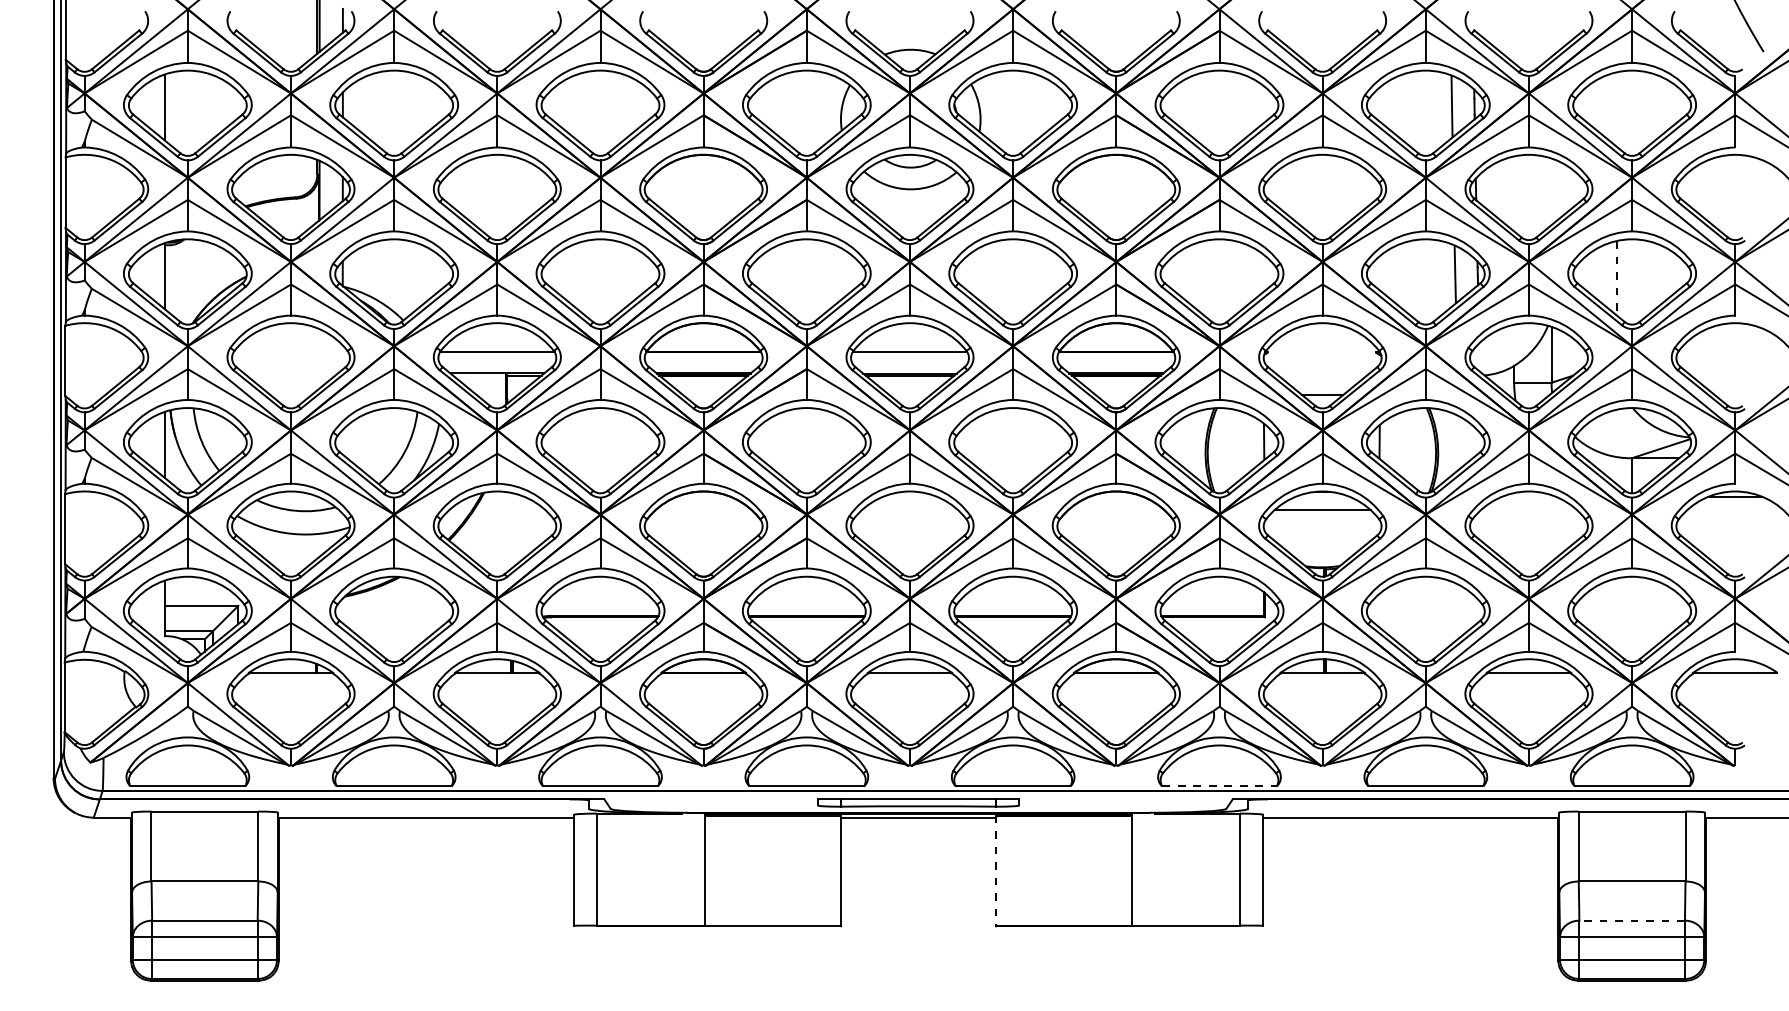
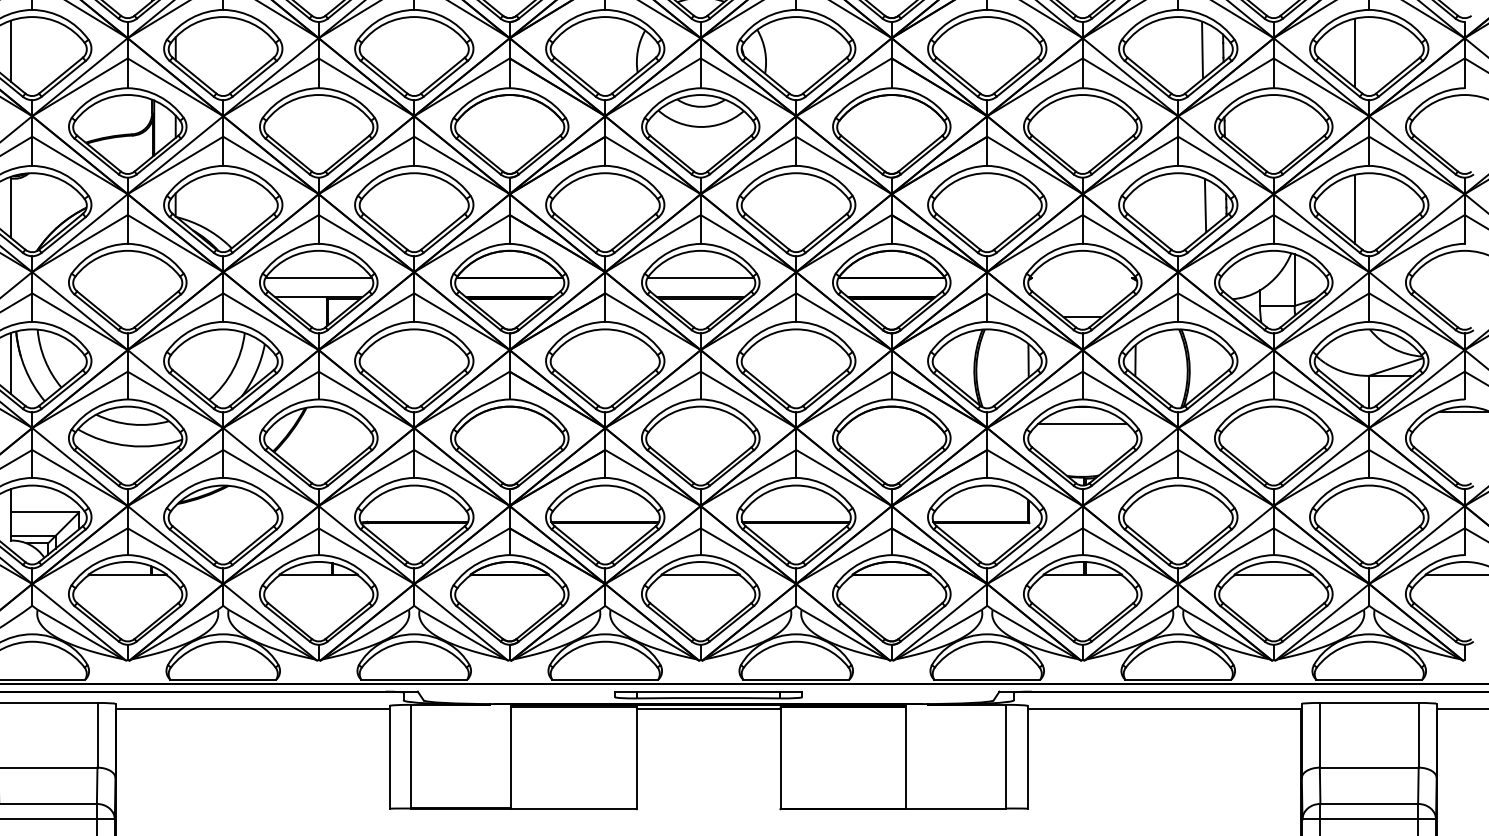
line: (1616, 109) -> (1354, 53), added
line: (1616, 278) -> (1354, 209), dashed -> solid
line: (1220, 786) -> (988, 679), dashed -> solid
line: (996, 871) -> (780, 758), dashed -> solid
line: (1632, 920) -> (1369, 803), dashed -> solid

